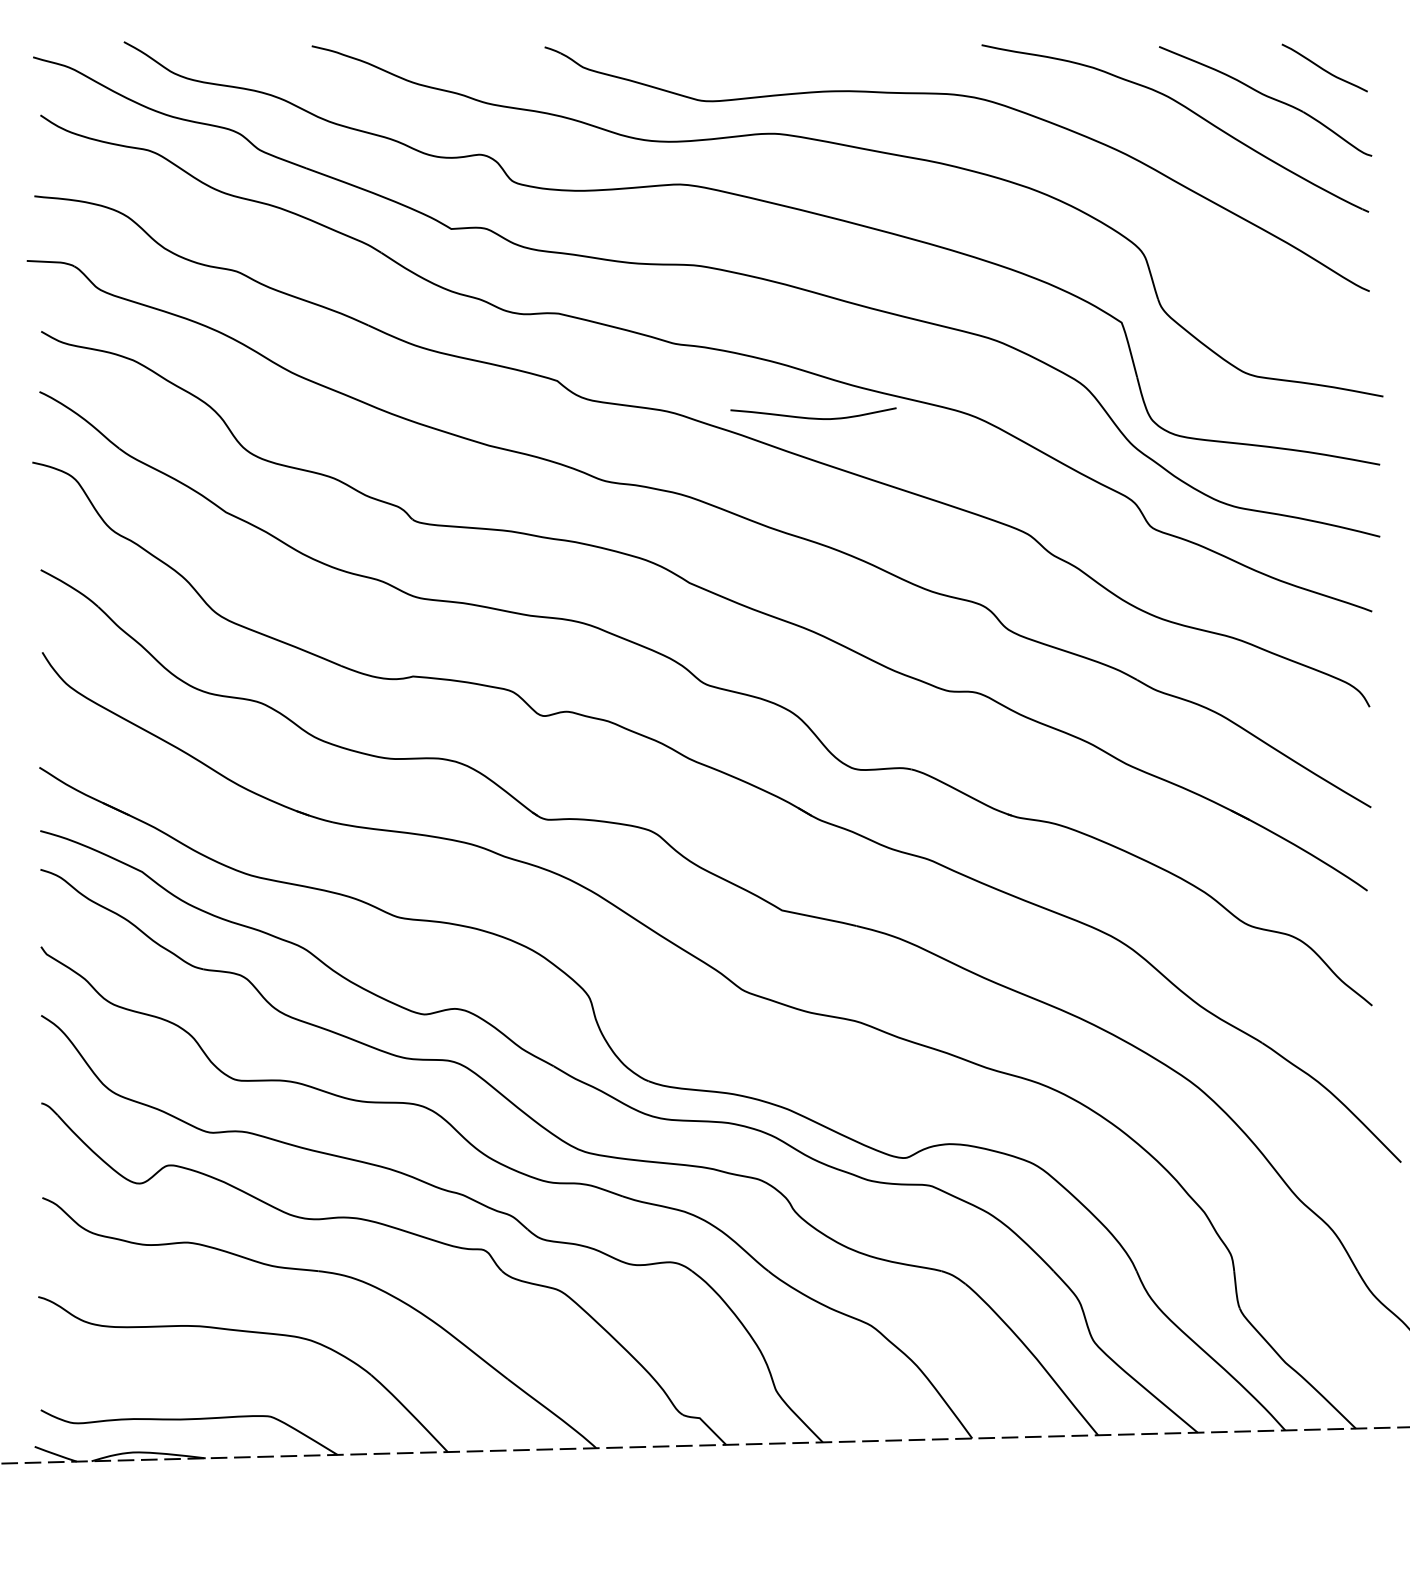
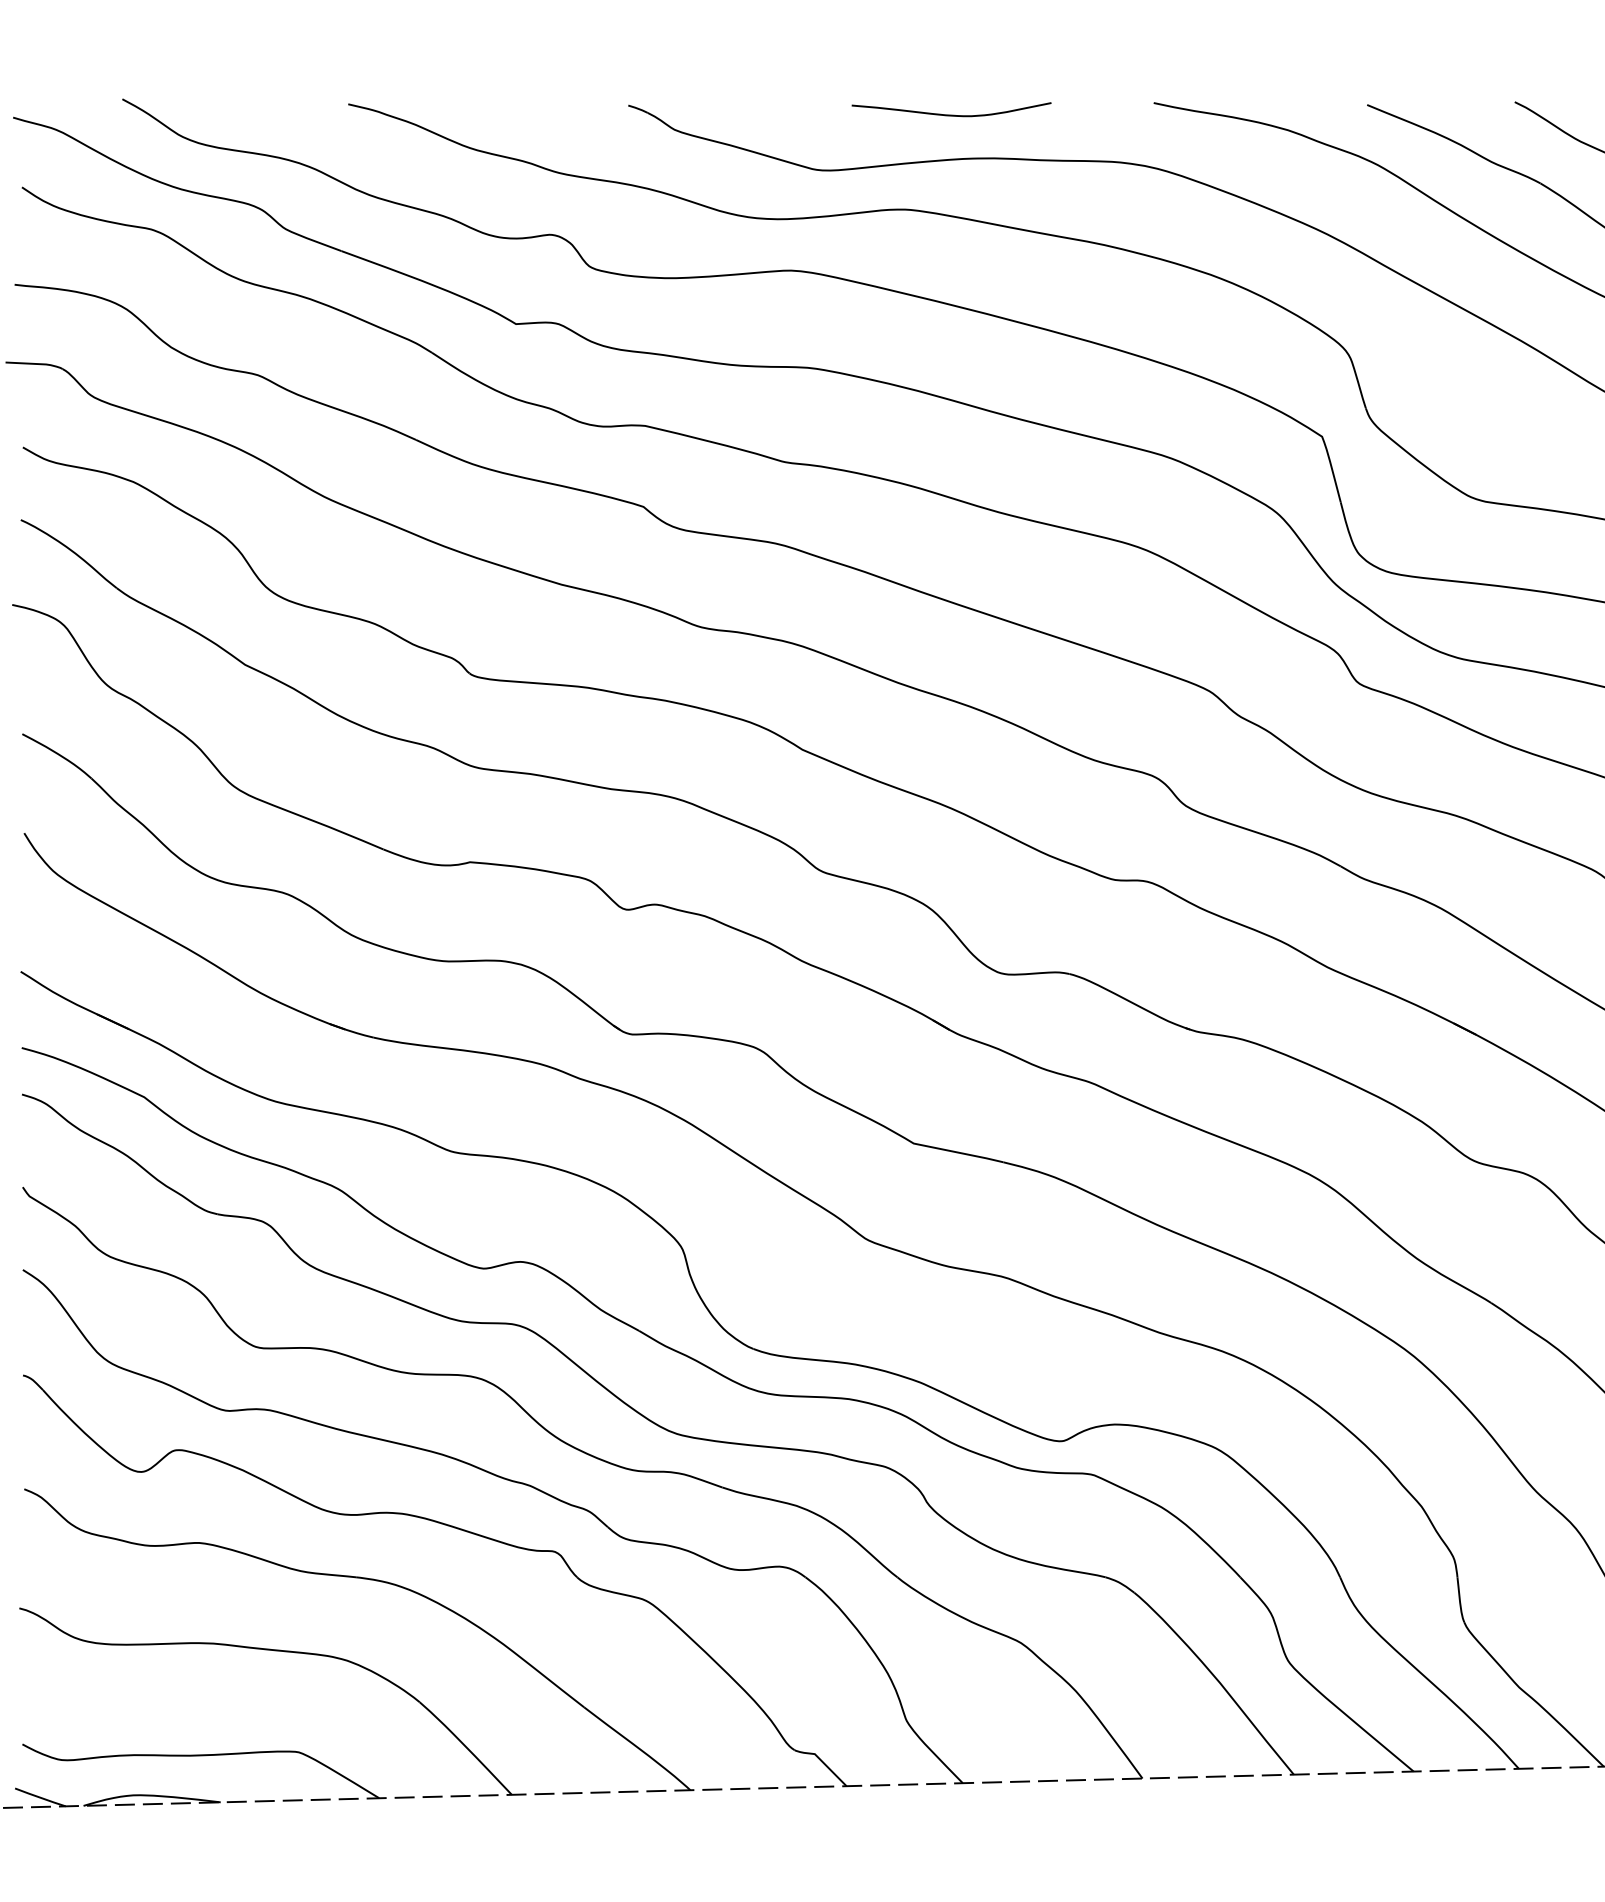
curve: (813, 417) -> (951, 114), moved

